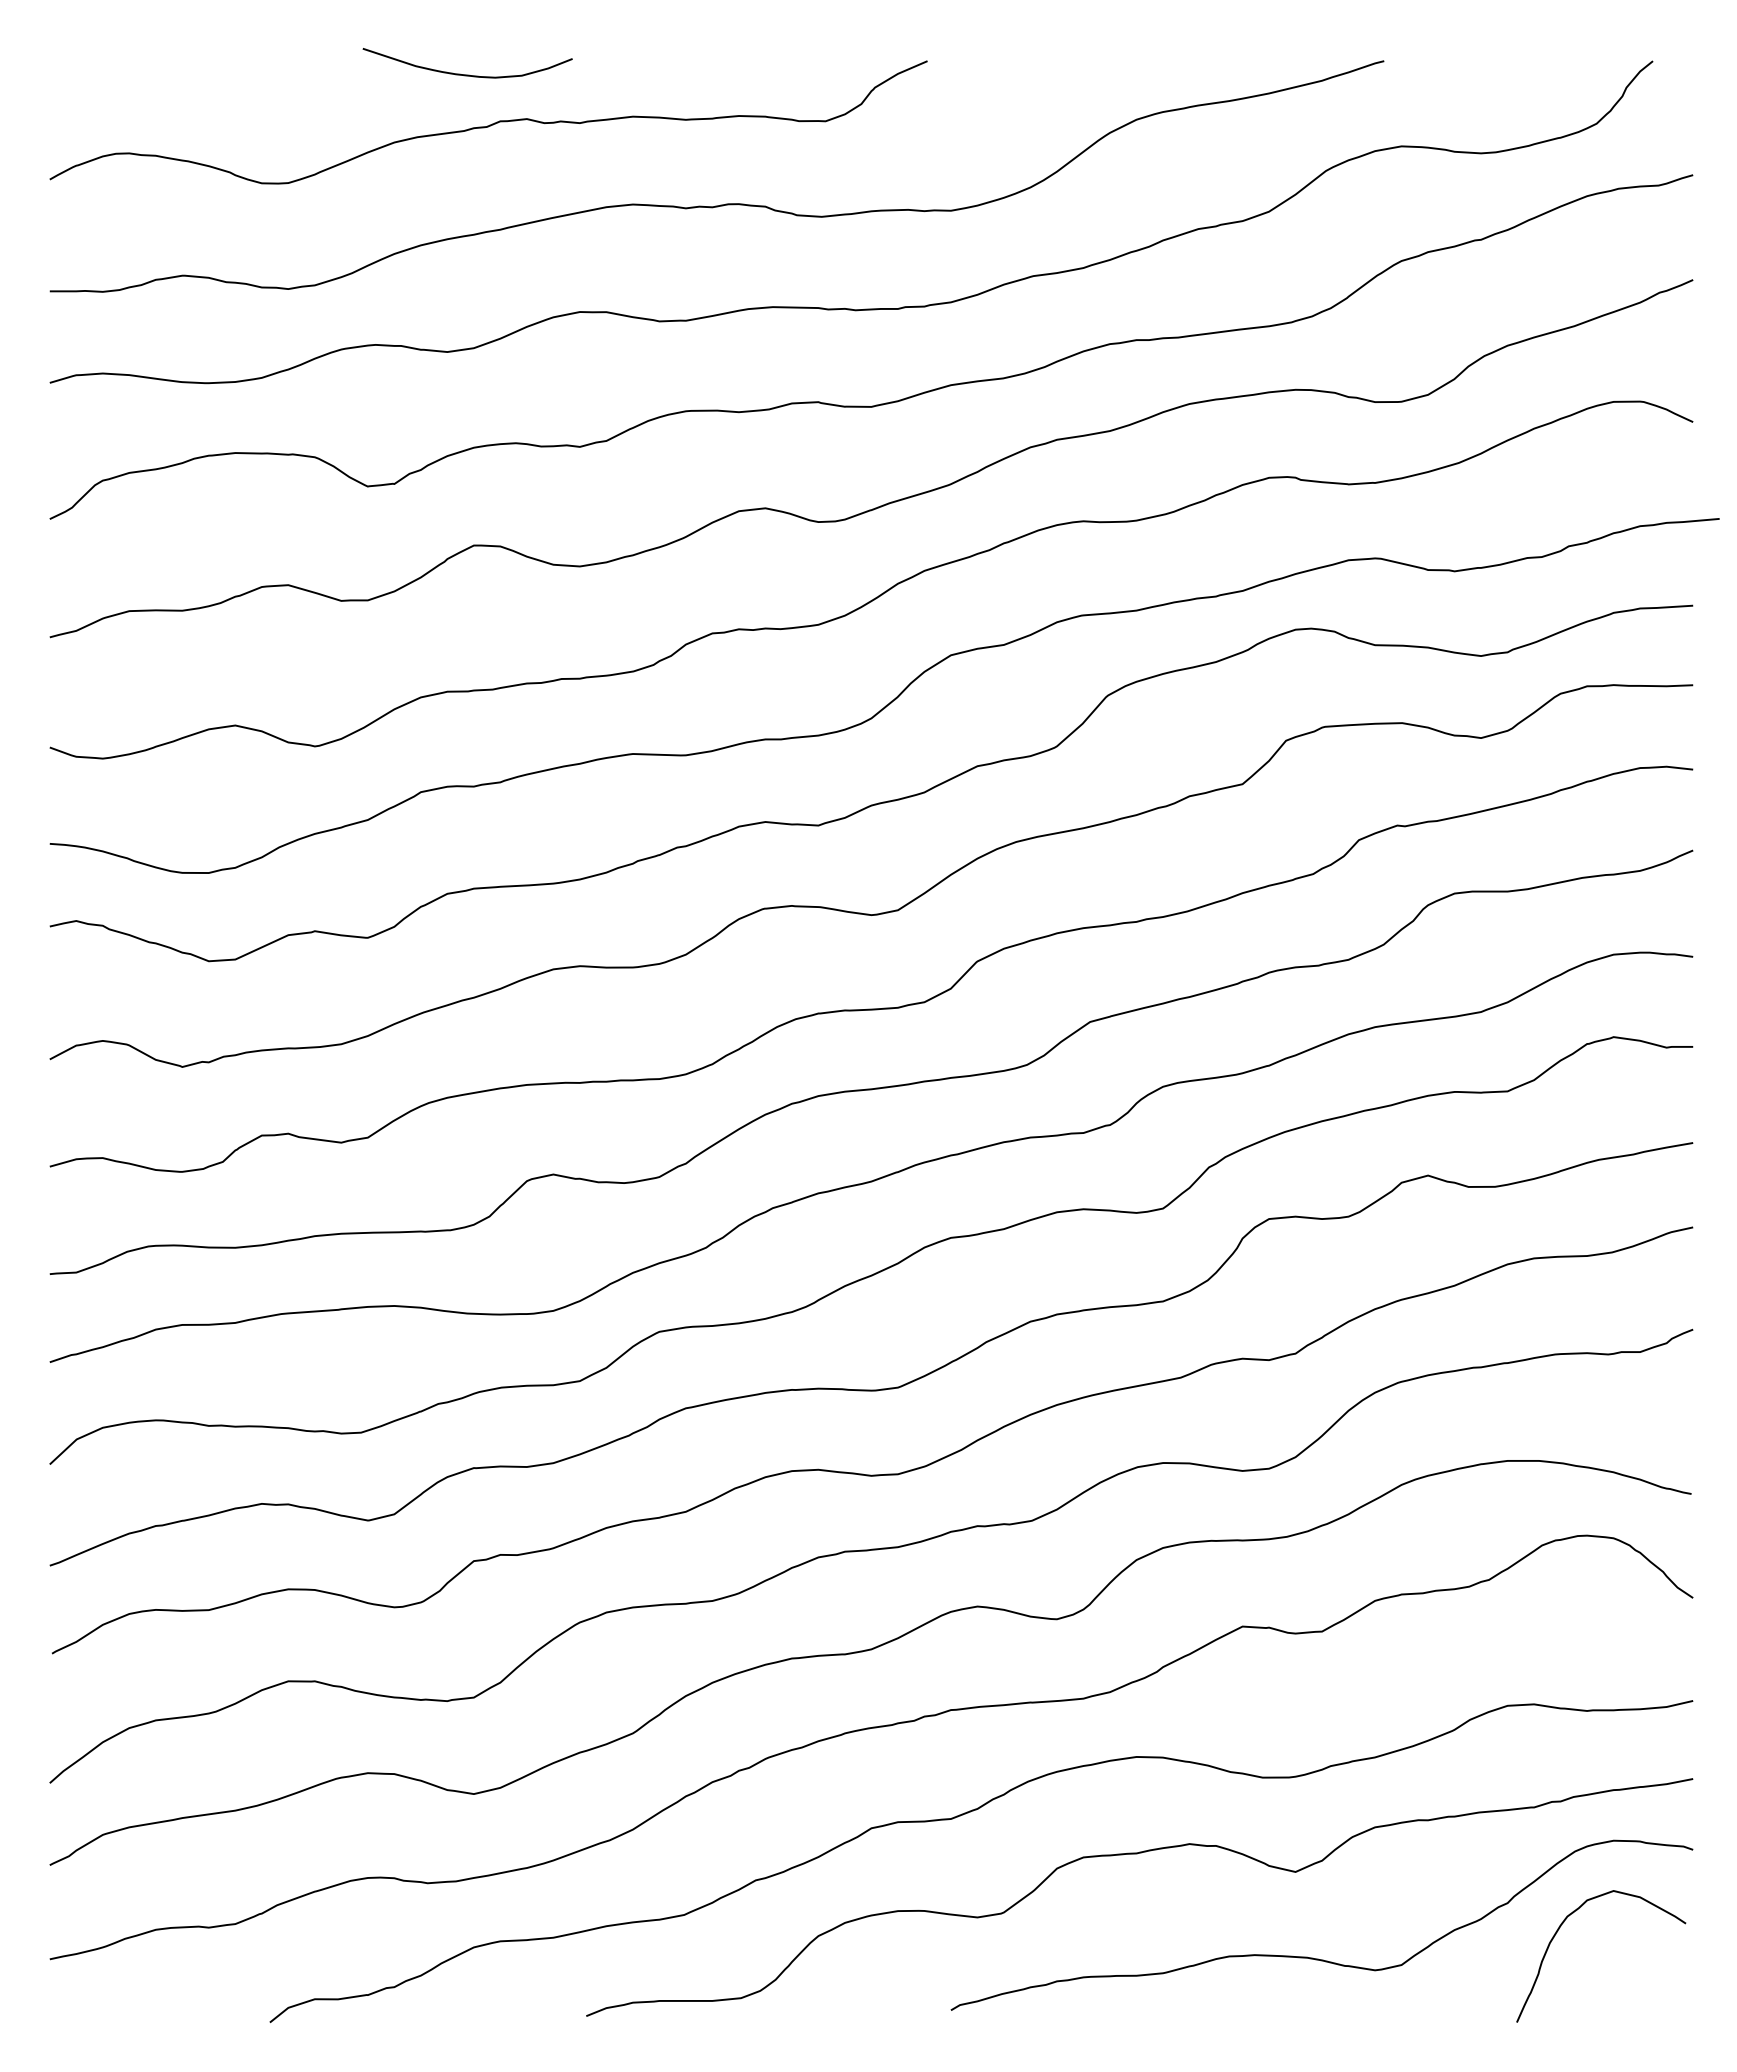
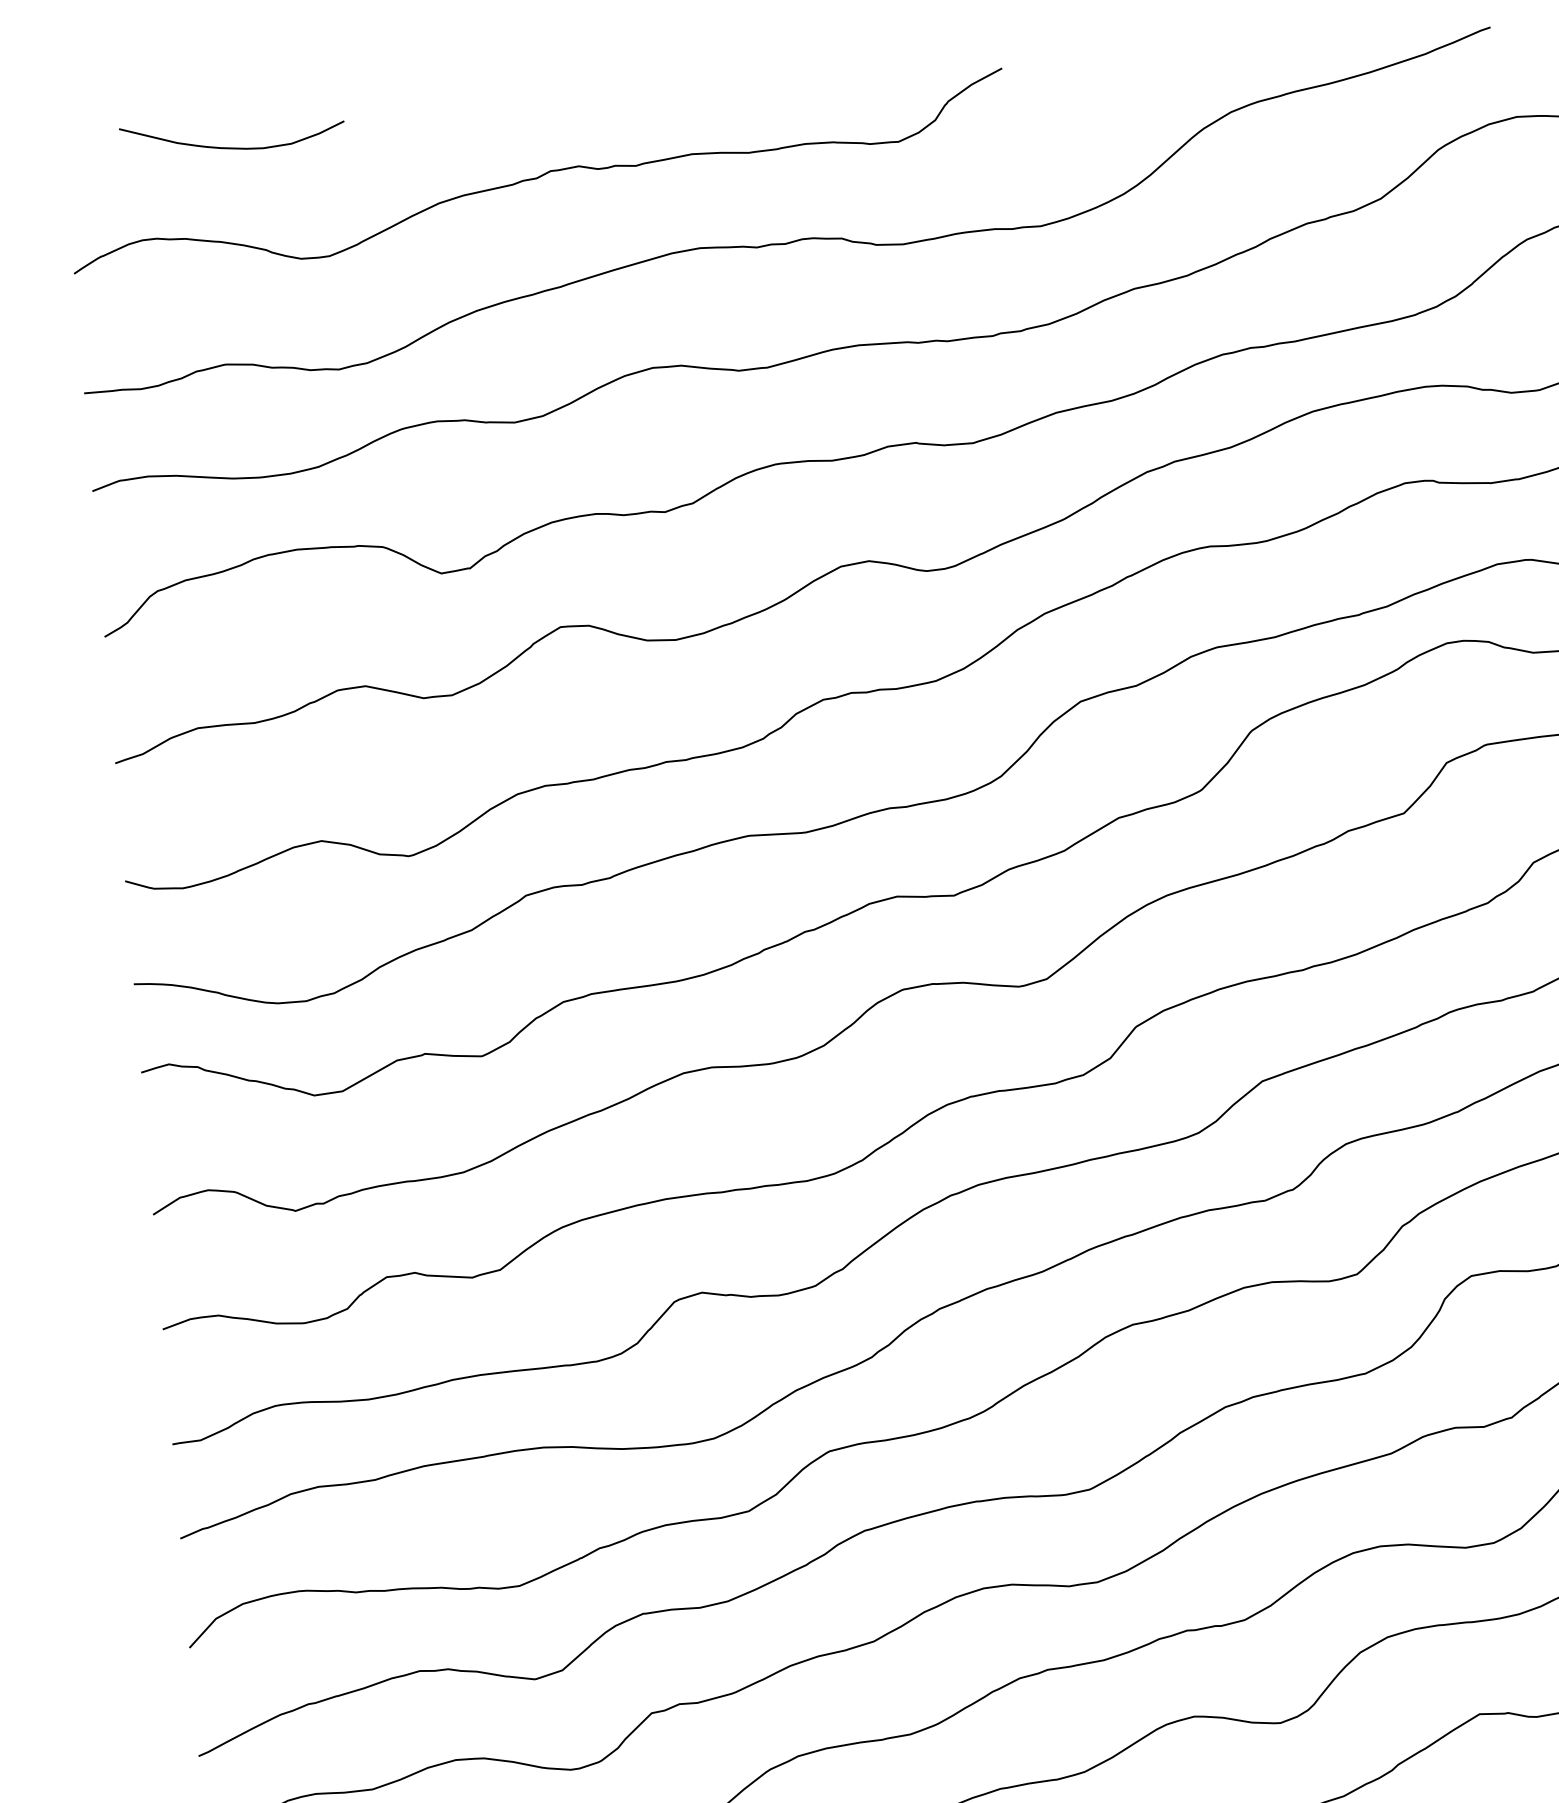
curve: (467, 74) -> (233, 147), moved

